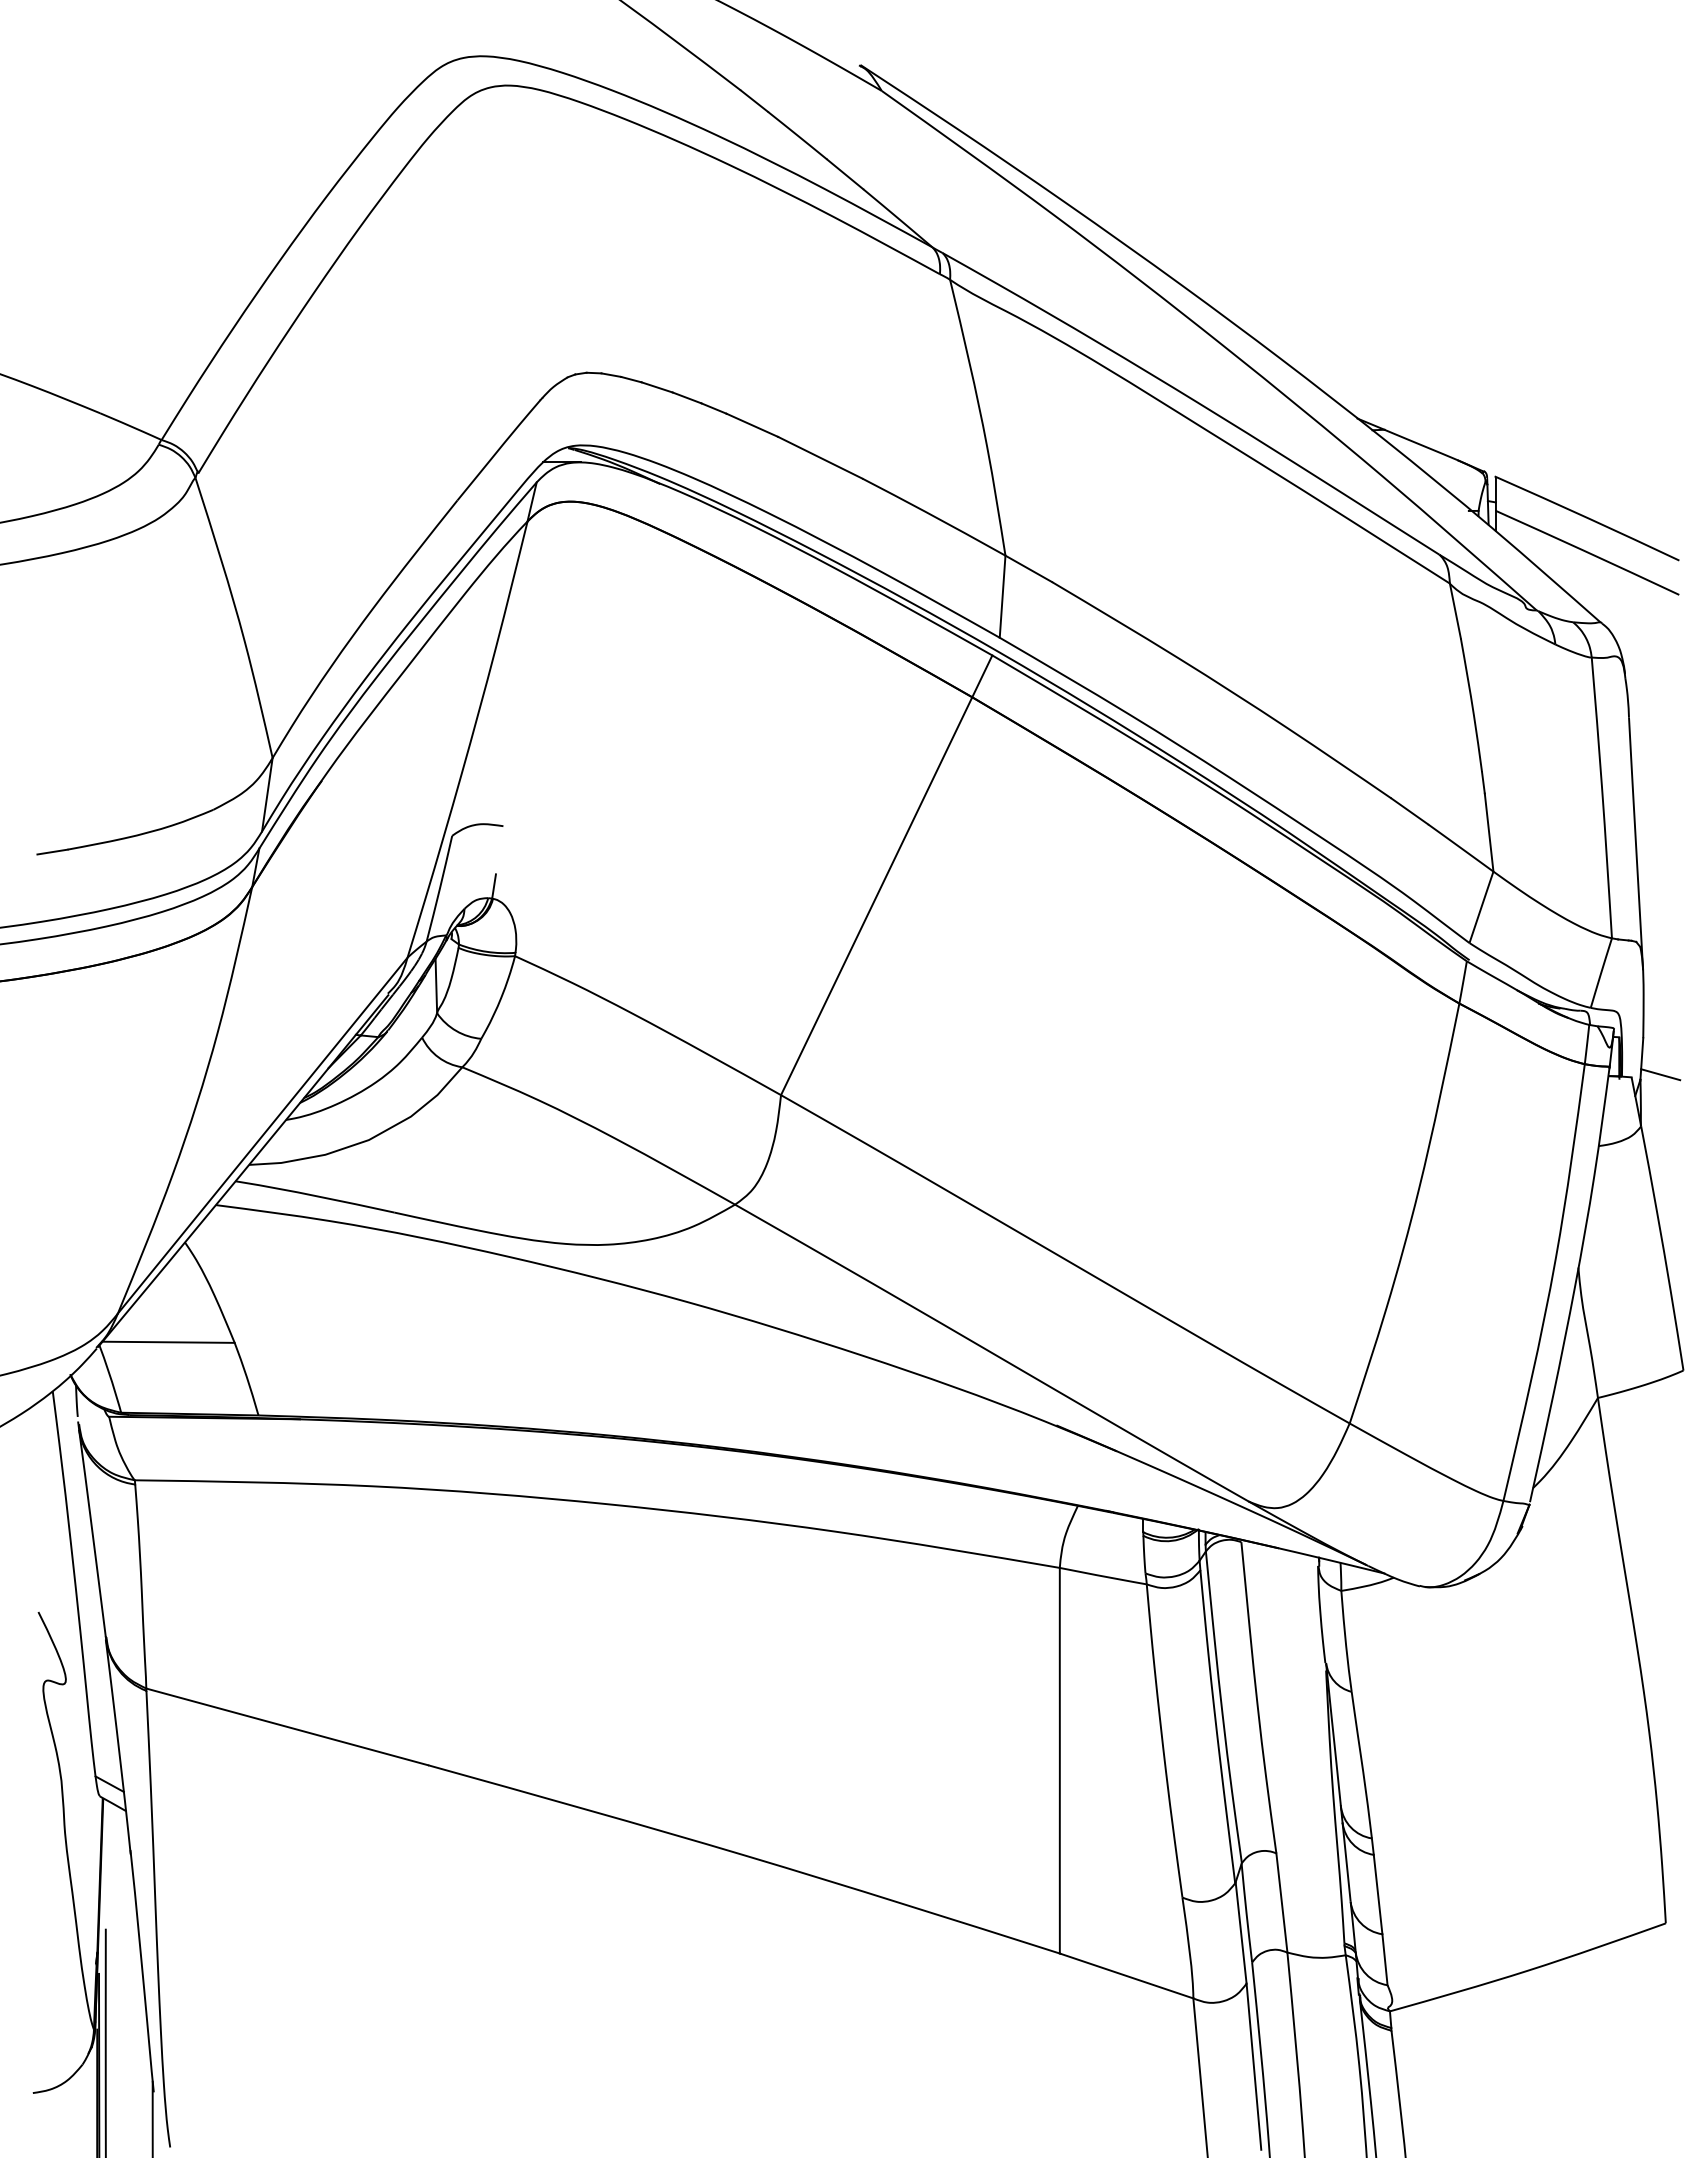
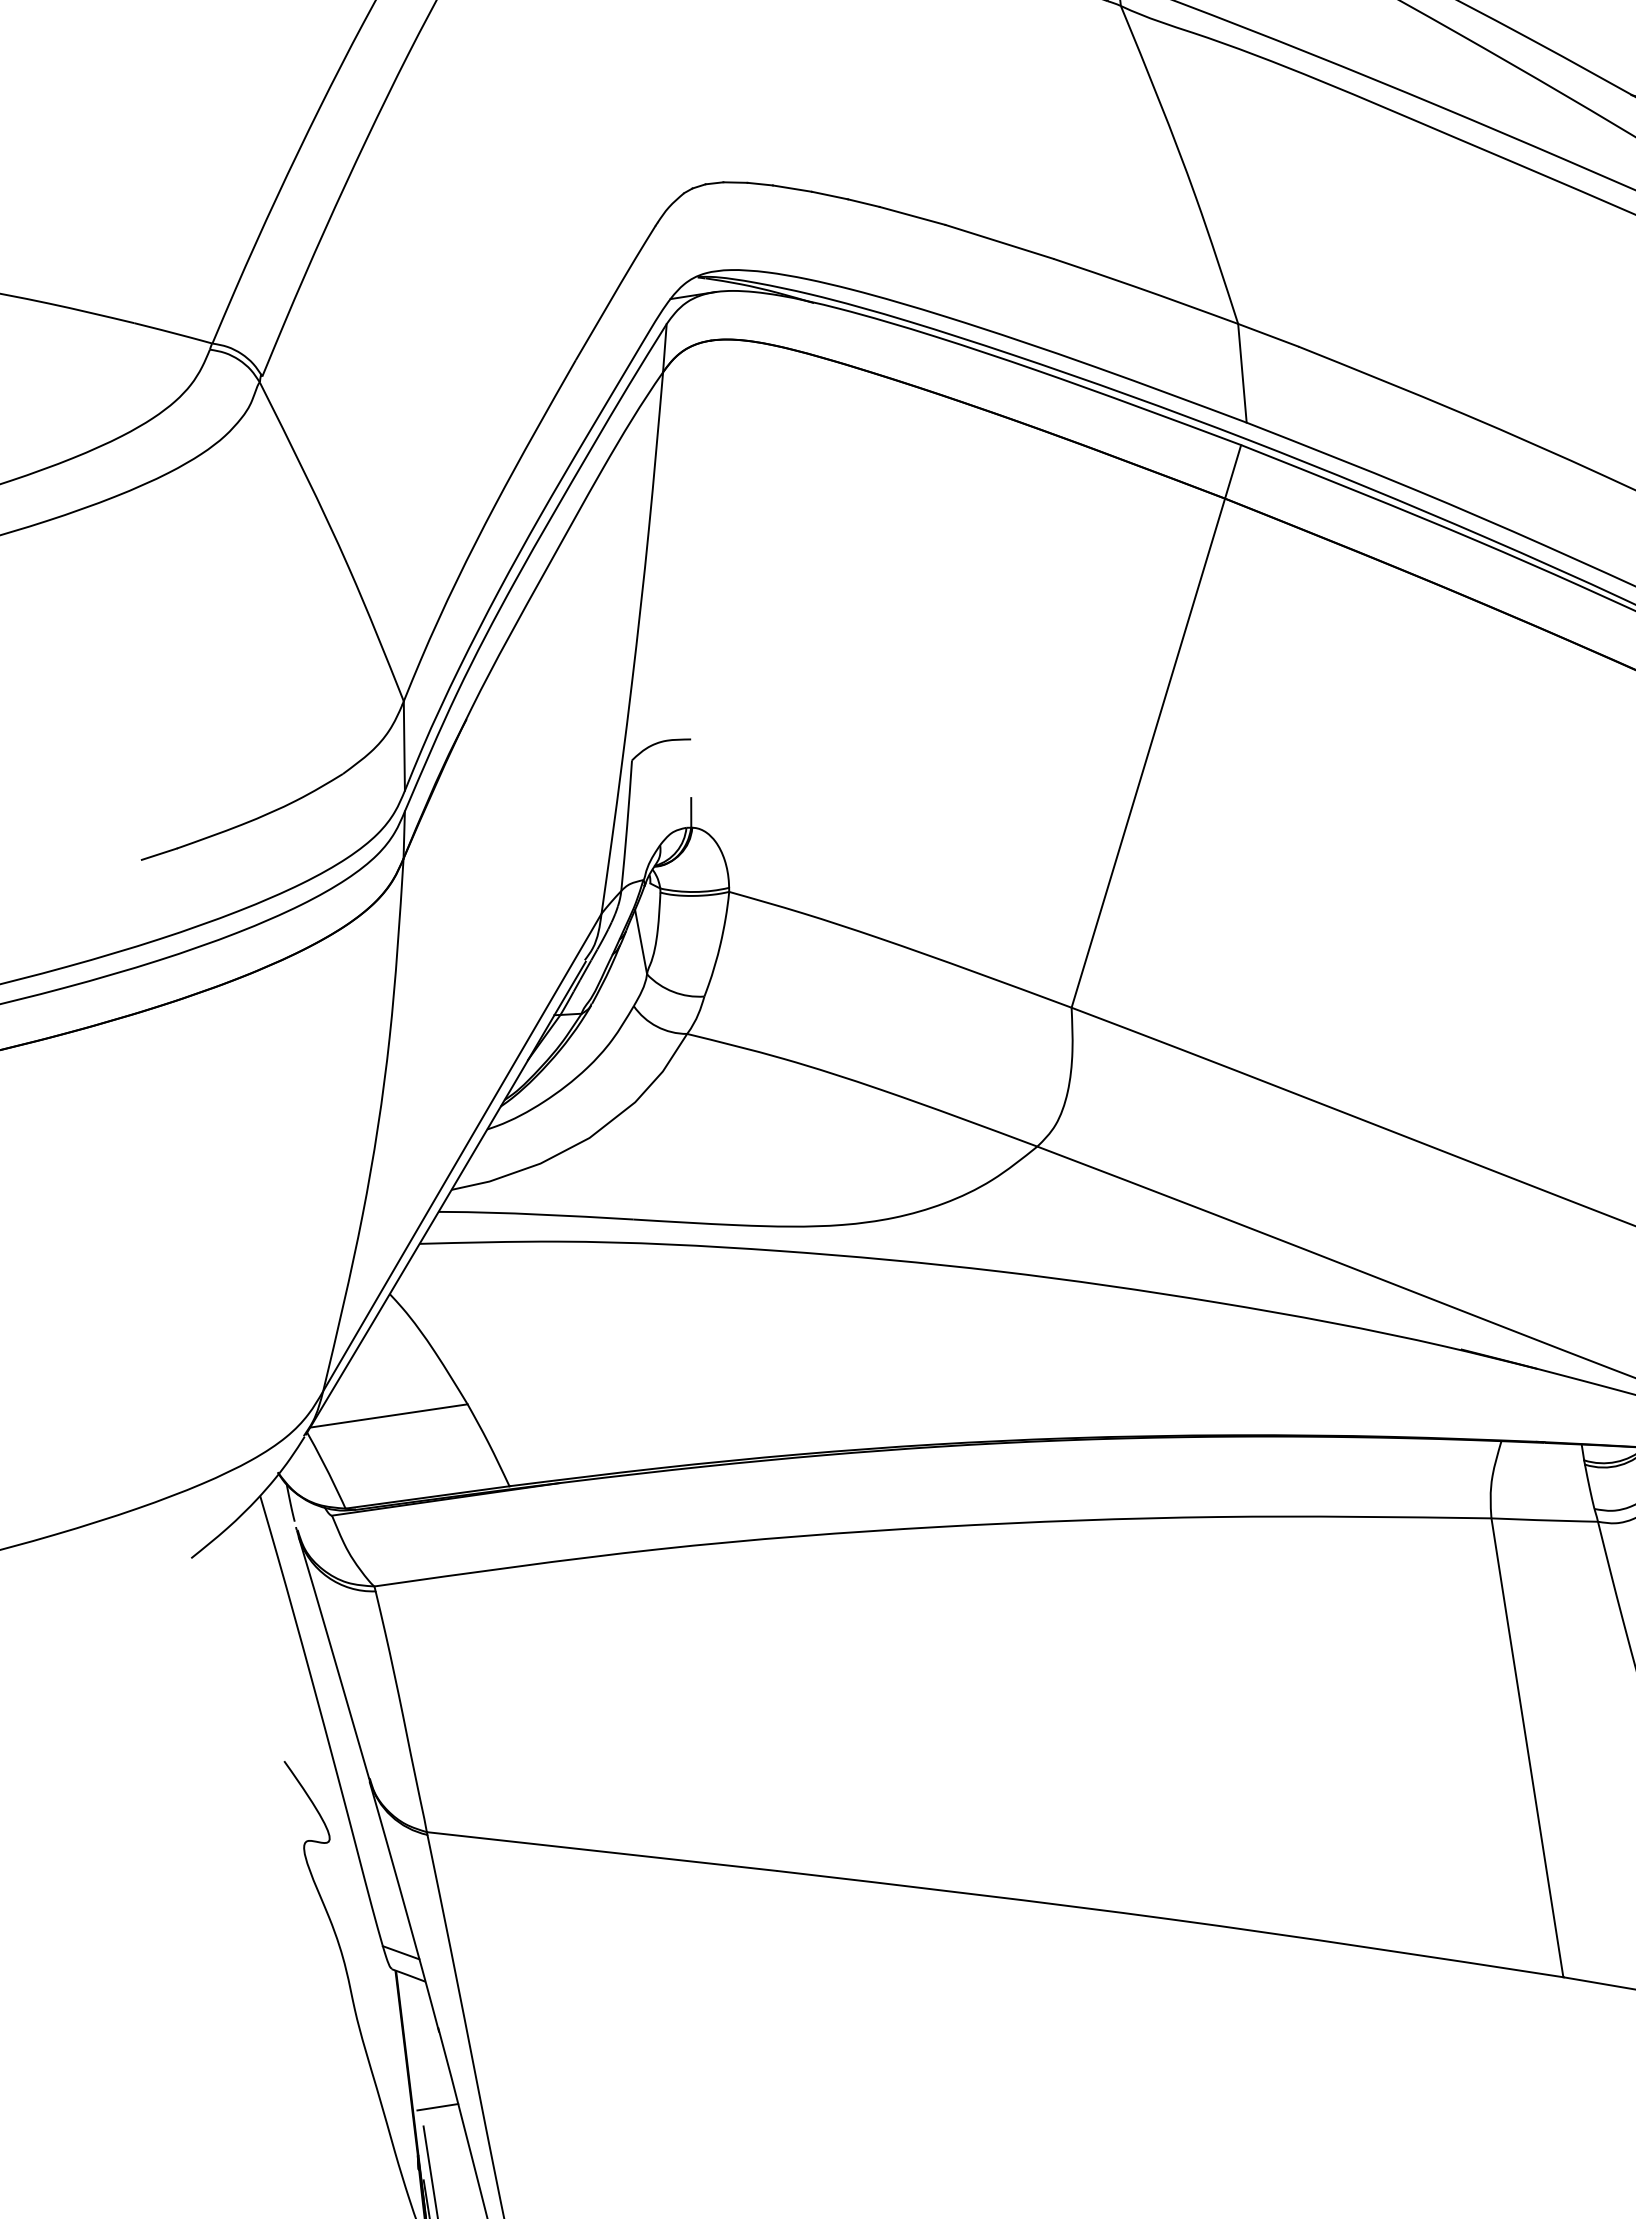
line: (119, 1915) -> (437, 2107), added

